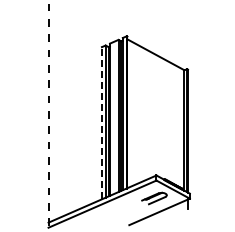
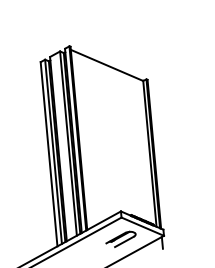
line: (101, 122) -> (48, 153), dashed -> solid

